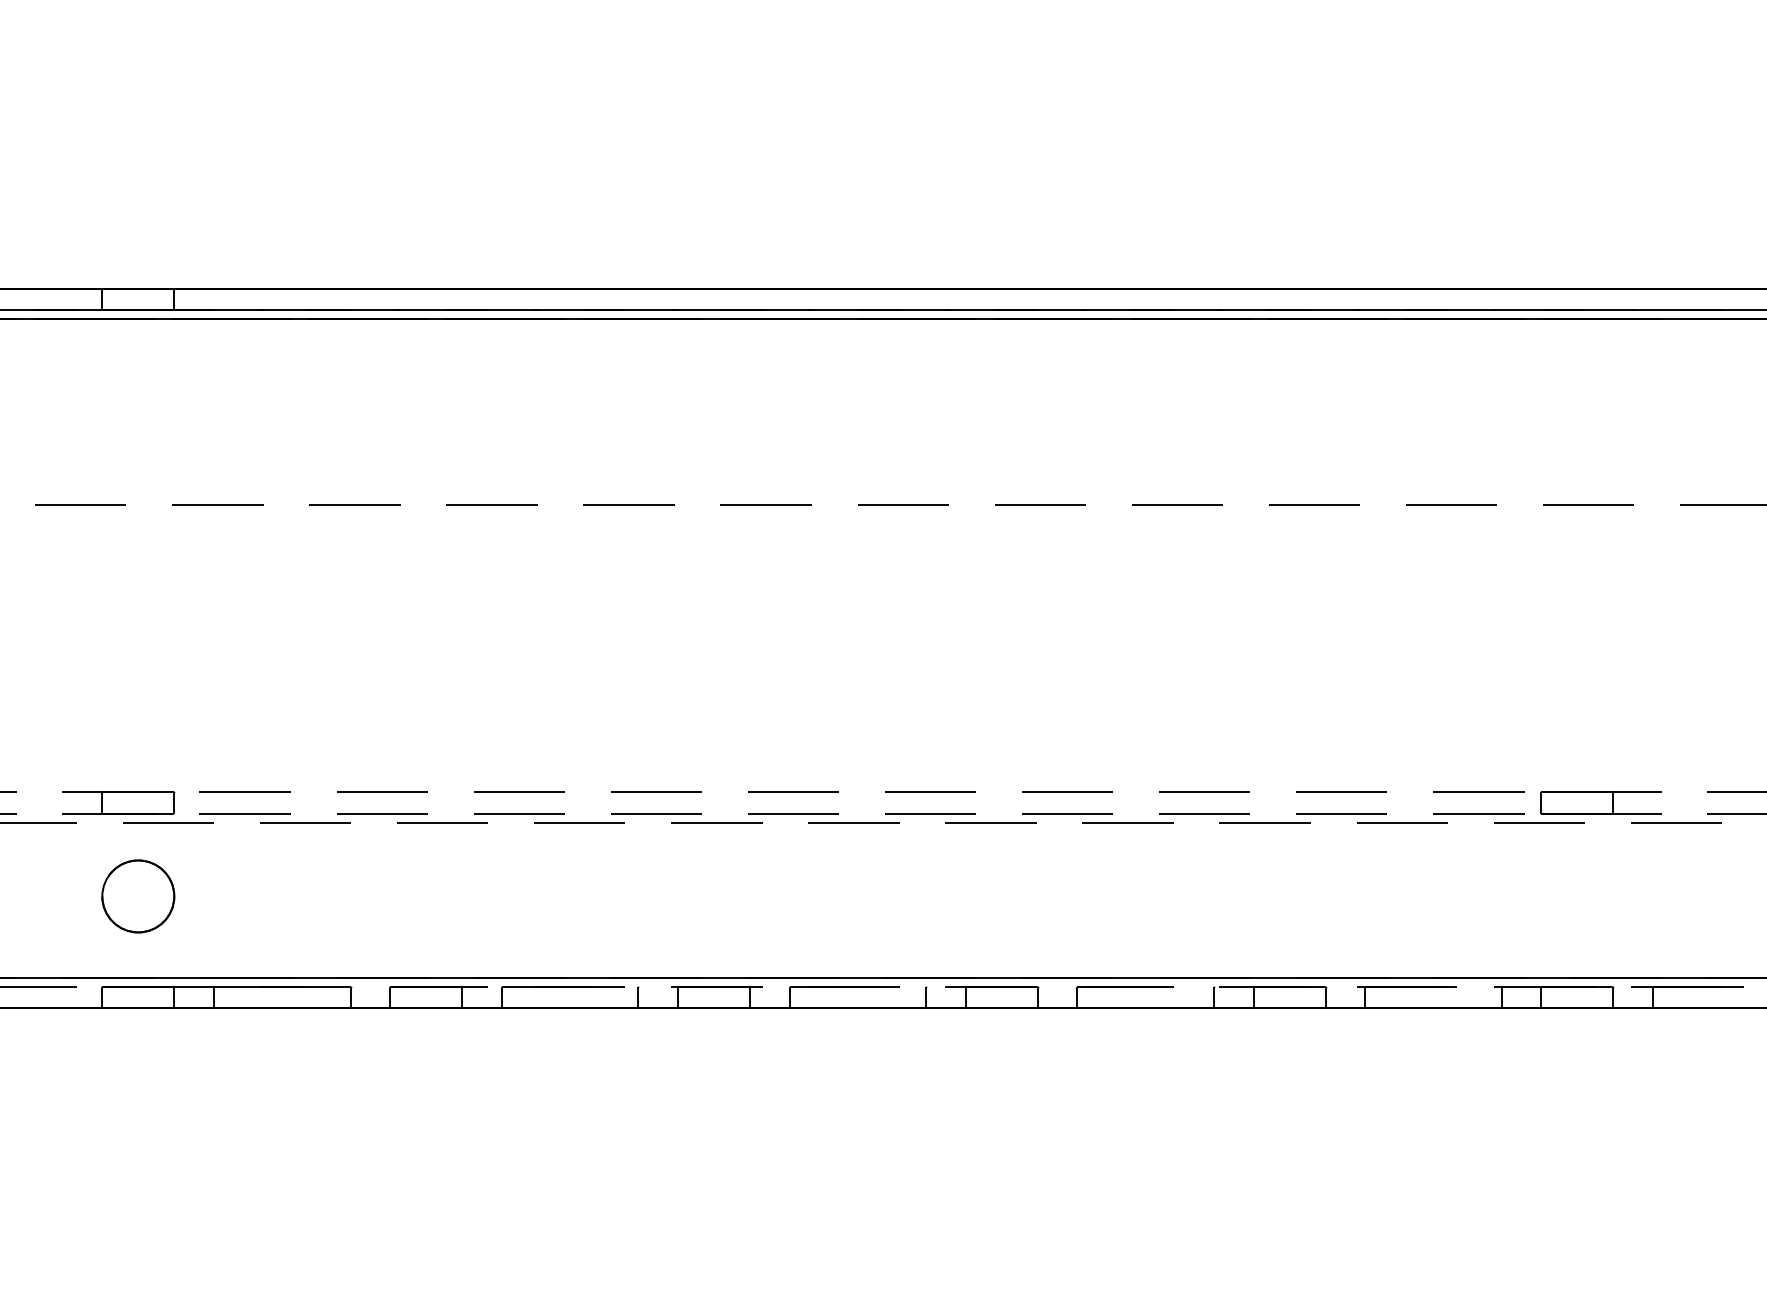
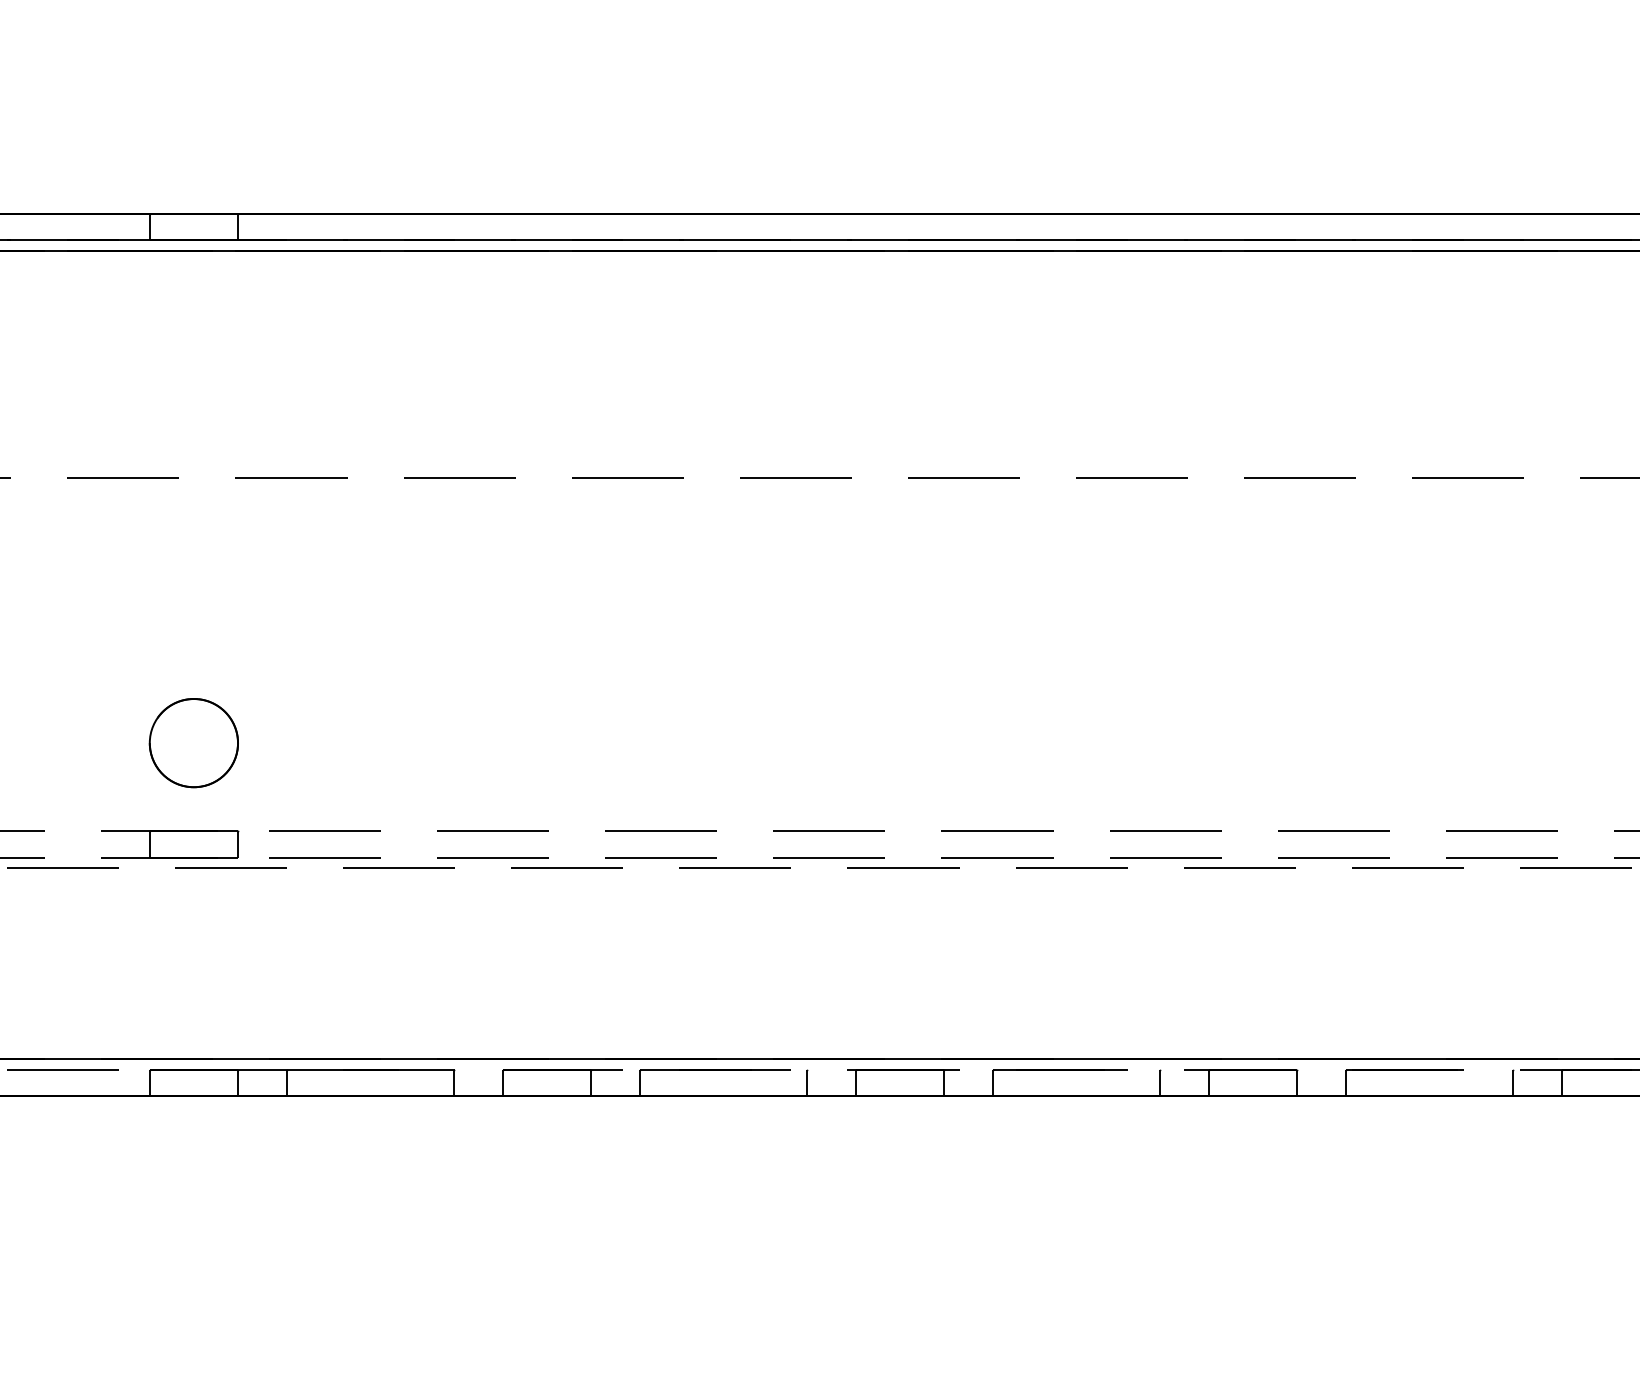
part: (138, 896) -> (194, 743), moved

